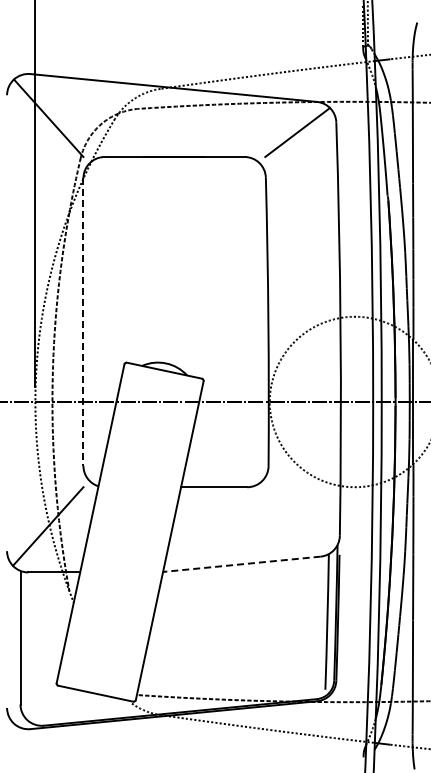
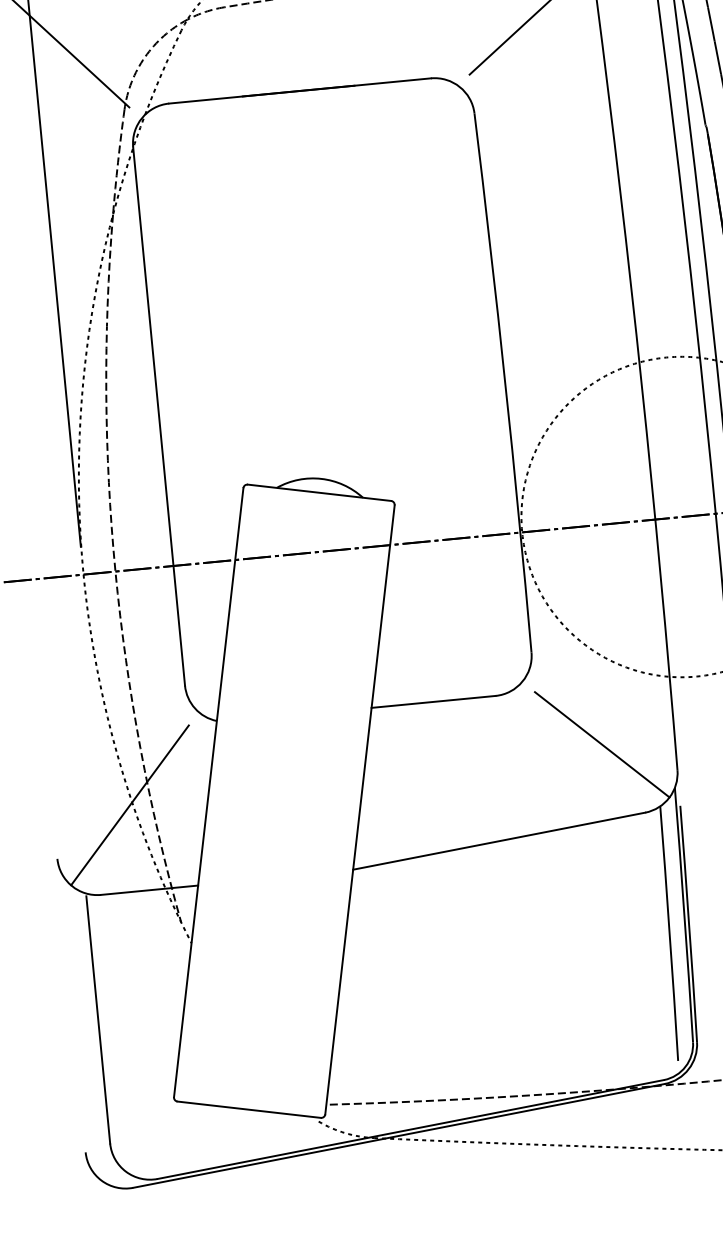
line: (83, 322) -> (159, 417), dashed -> solid
line: (301, 518) -> (602, 744), added
line: (241, 564) -> (498, 841), dashed -> solid

